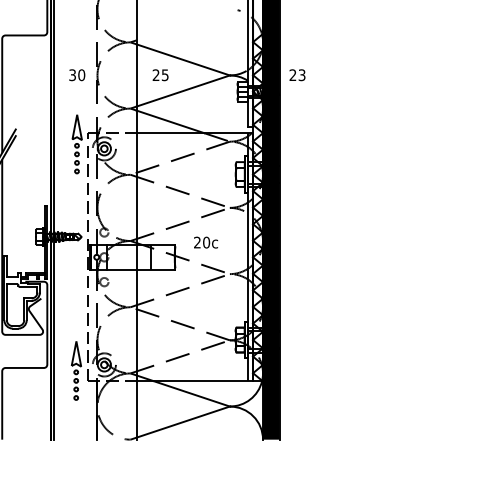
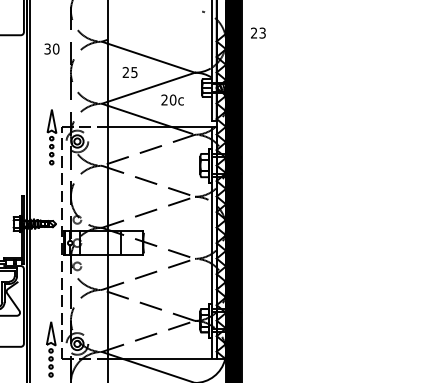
text: (77, 75) -> (52, 49), moved
text: (297, 75) -> (258, 33), moved
text: (206, 242) -> (173, 99), moved

